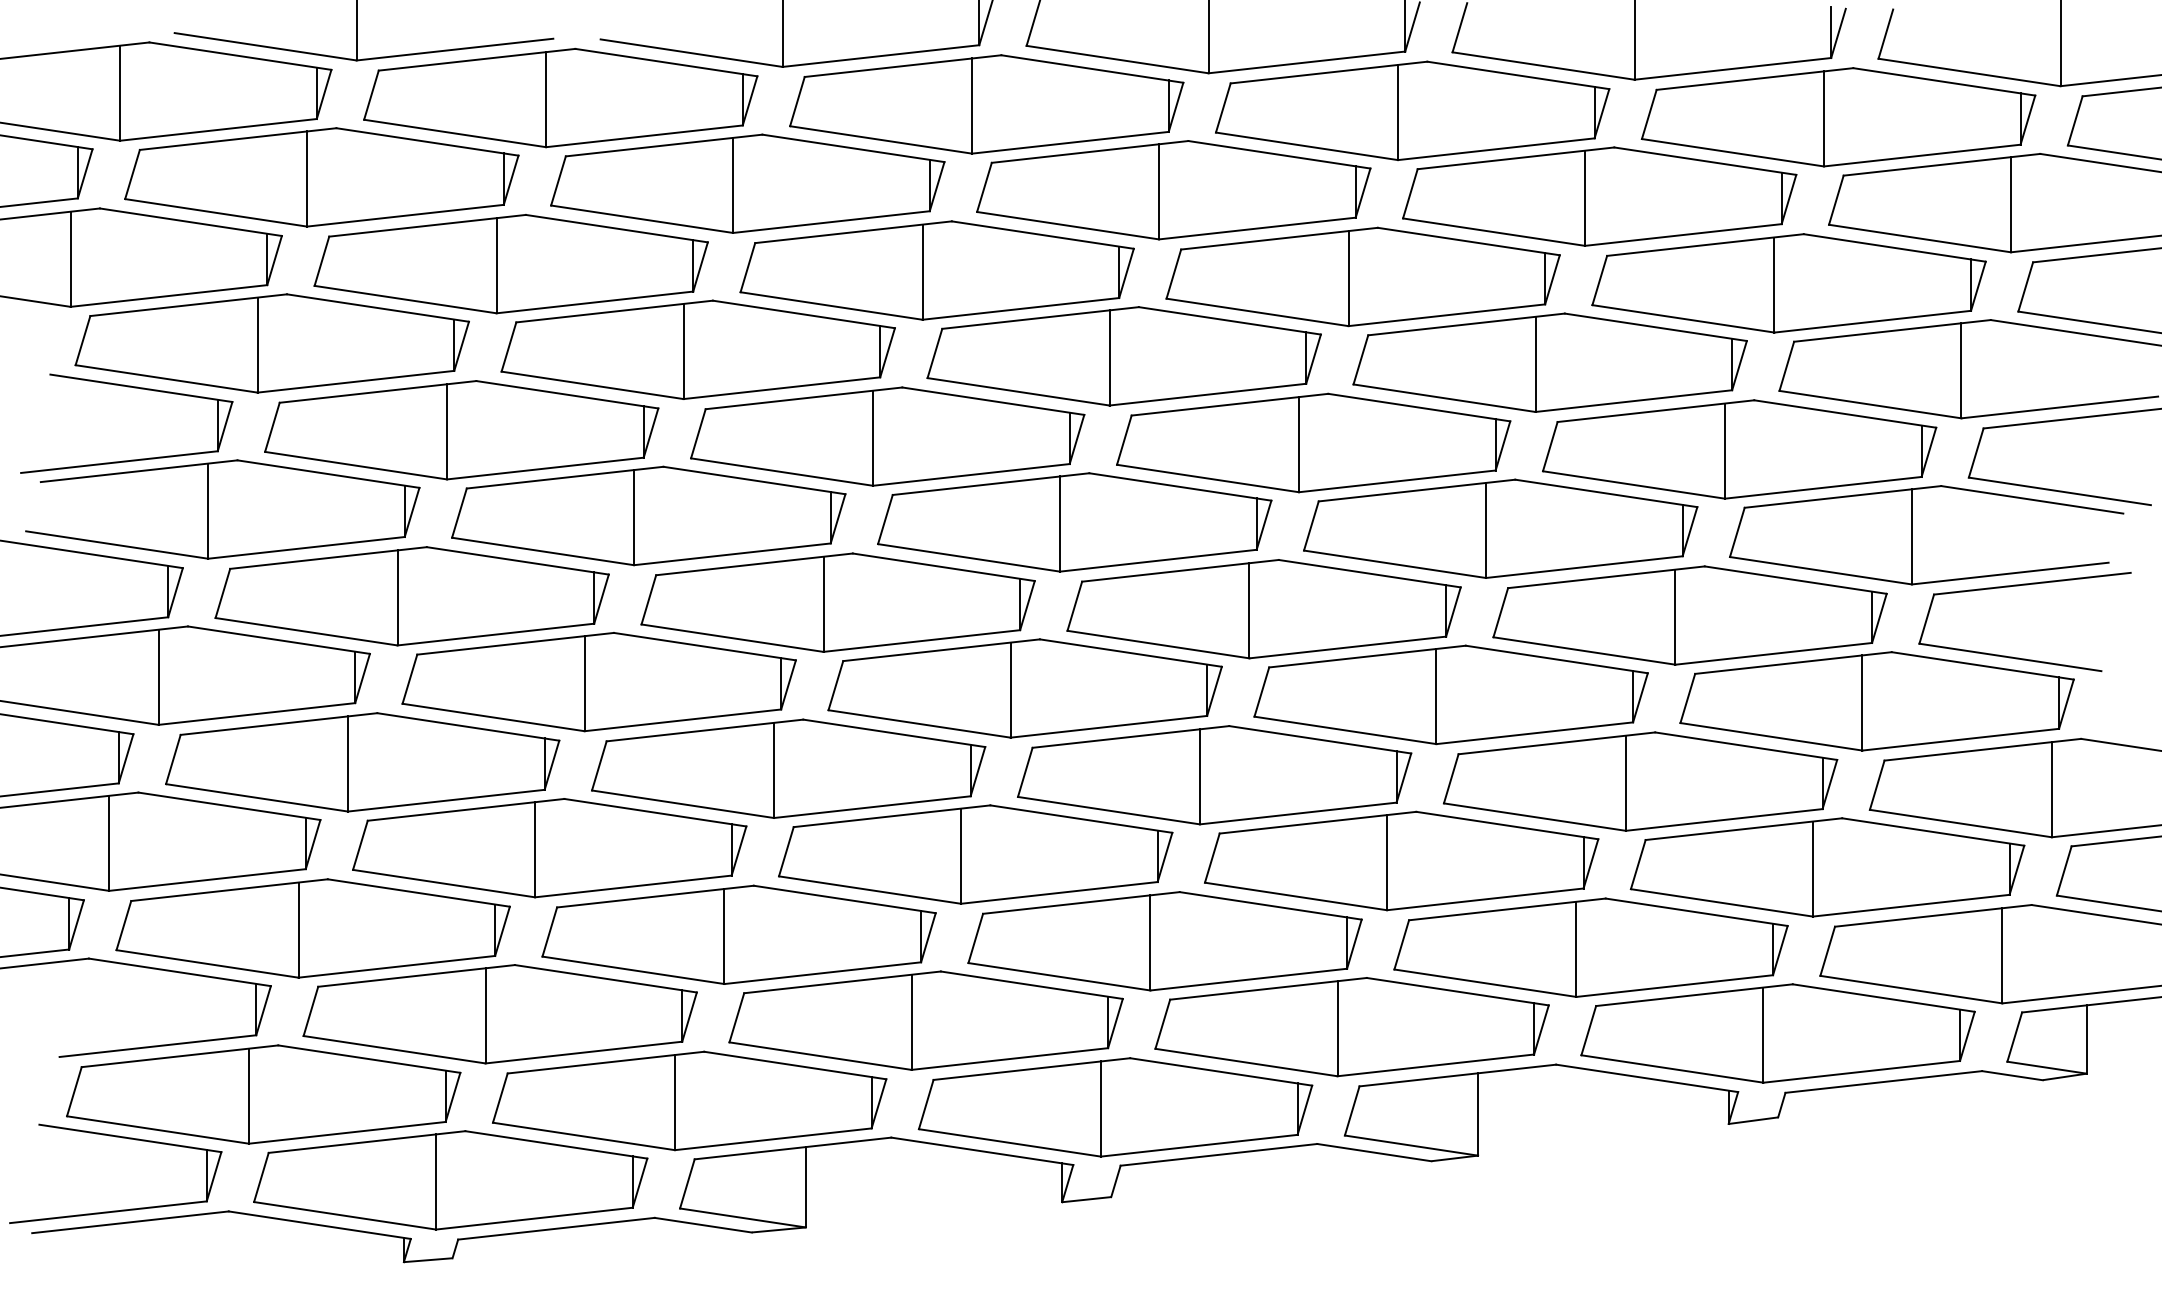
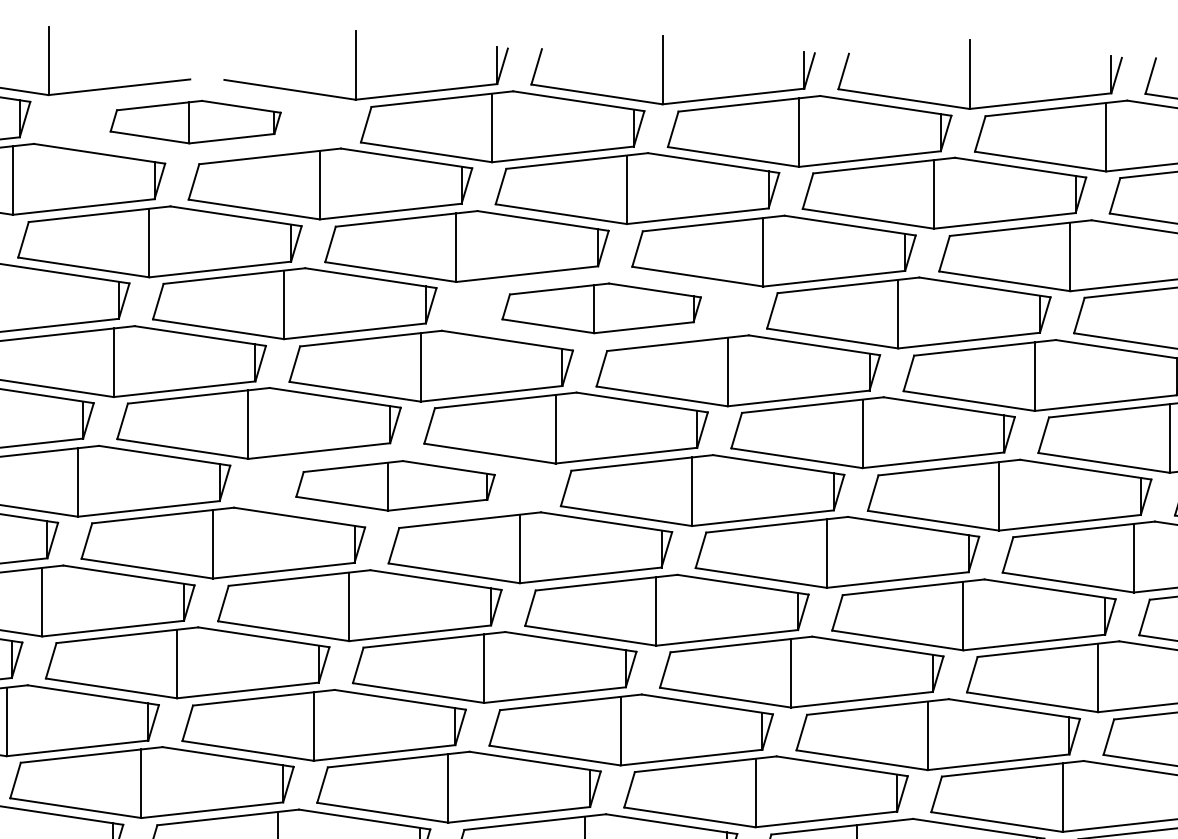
part: (560, 97) -> (195, 121), size x0.6
part: (1123, 356) -> (601, 308), size x0.7
part: (837, 602) -> (395, 485), size x0.7

